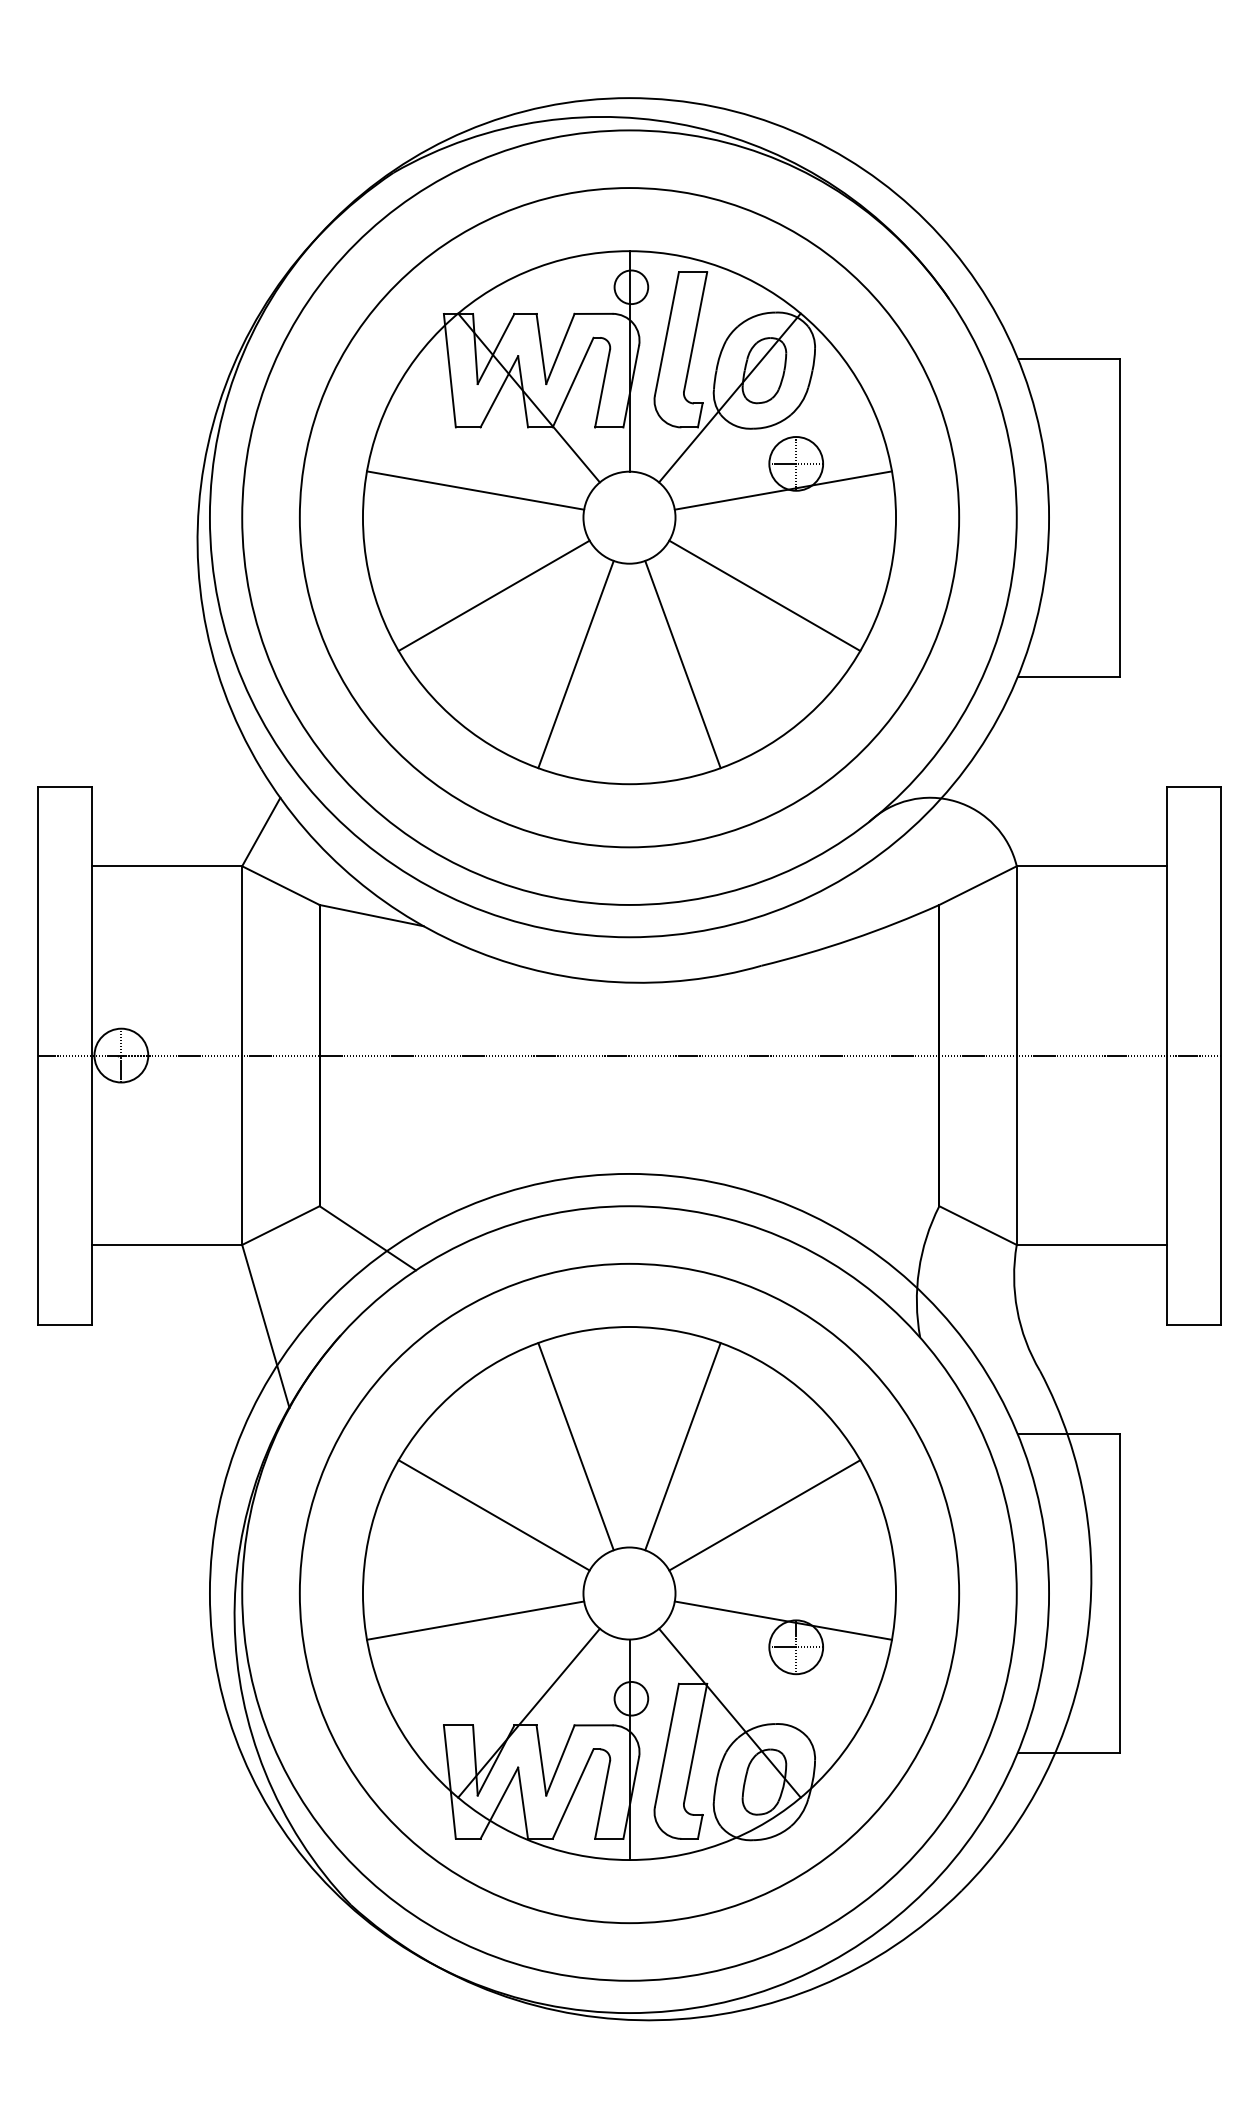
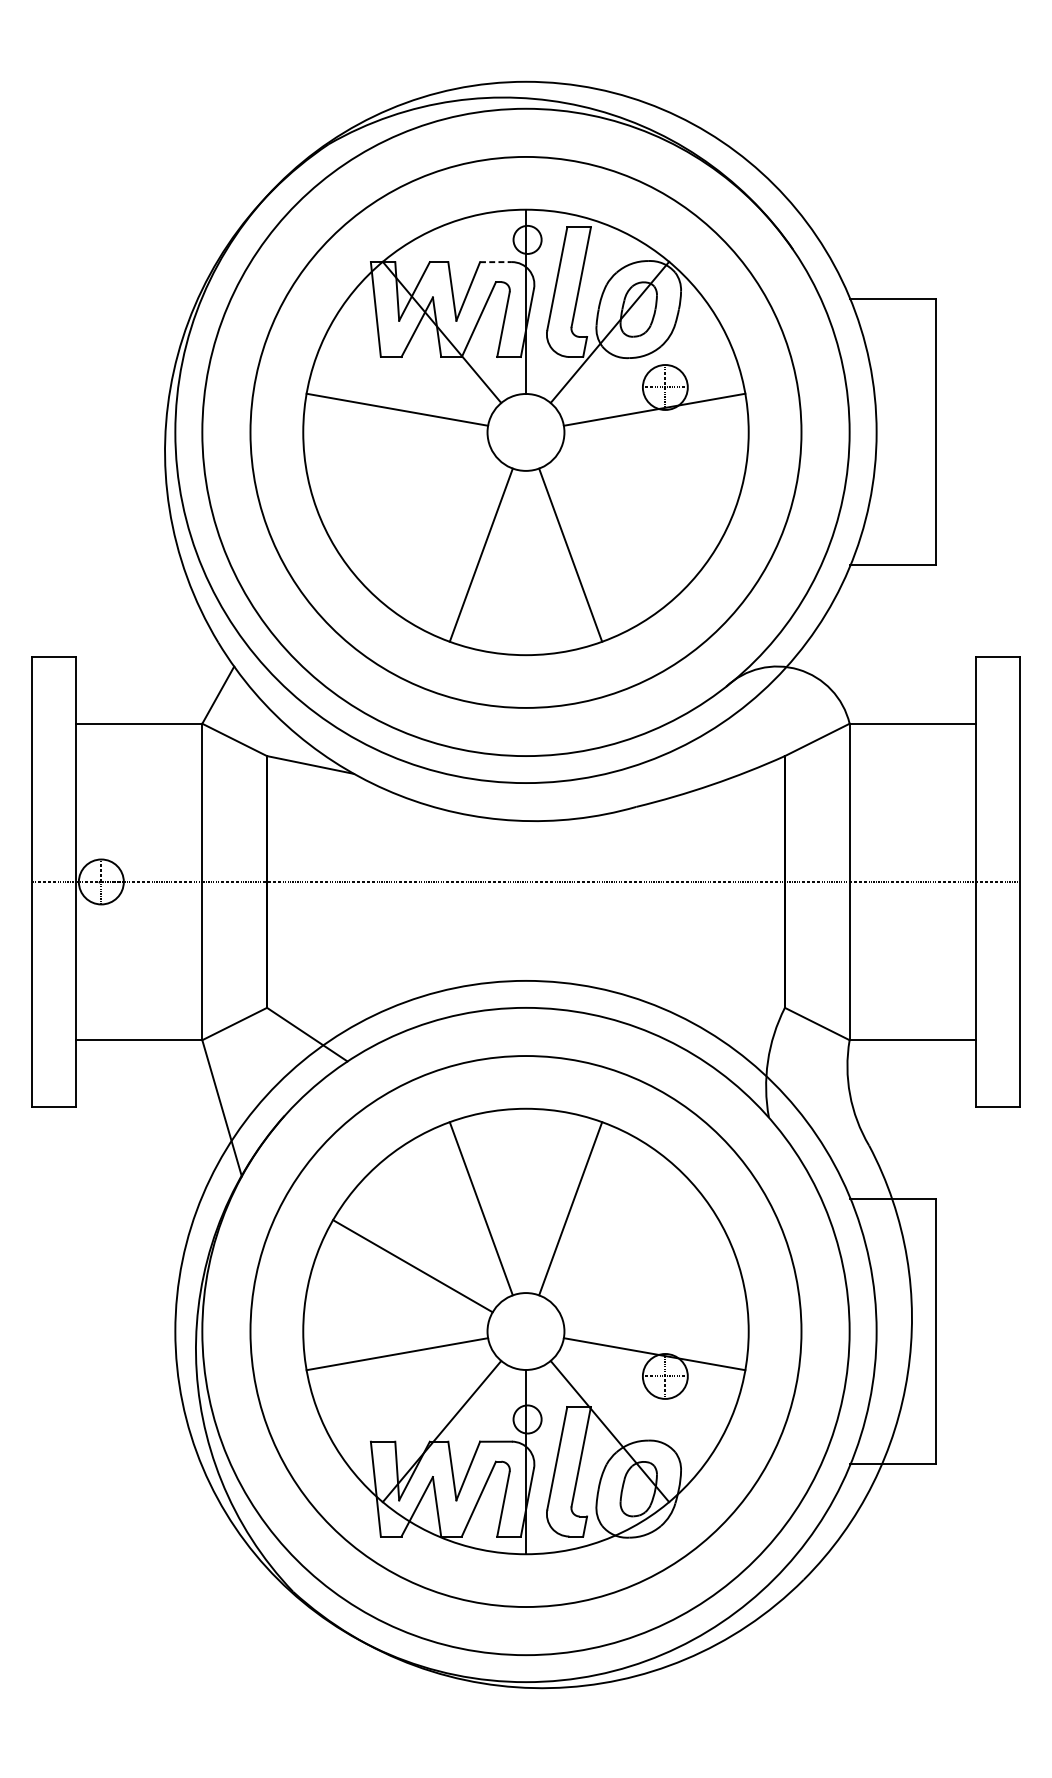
line: (594, 313) -> (496, 261), solid -> dashed
line: (493, 595) -> (412, 497), removed
line: (764, 595) -> (638, 497), removed
line: (764, 1515) -> (638, 1266), removed

